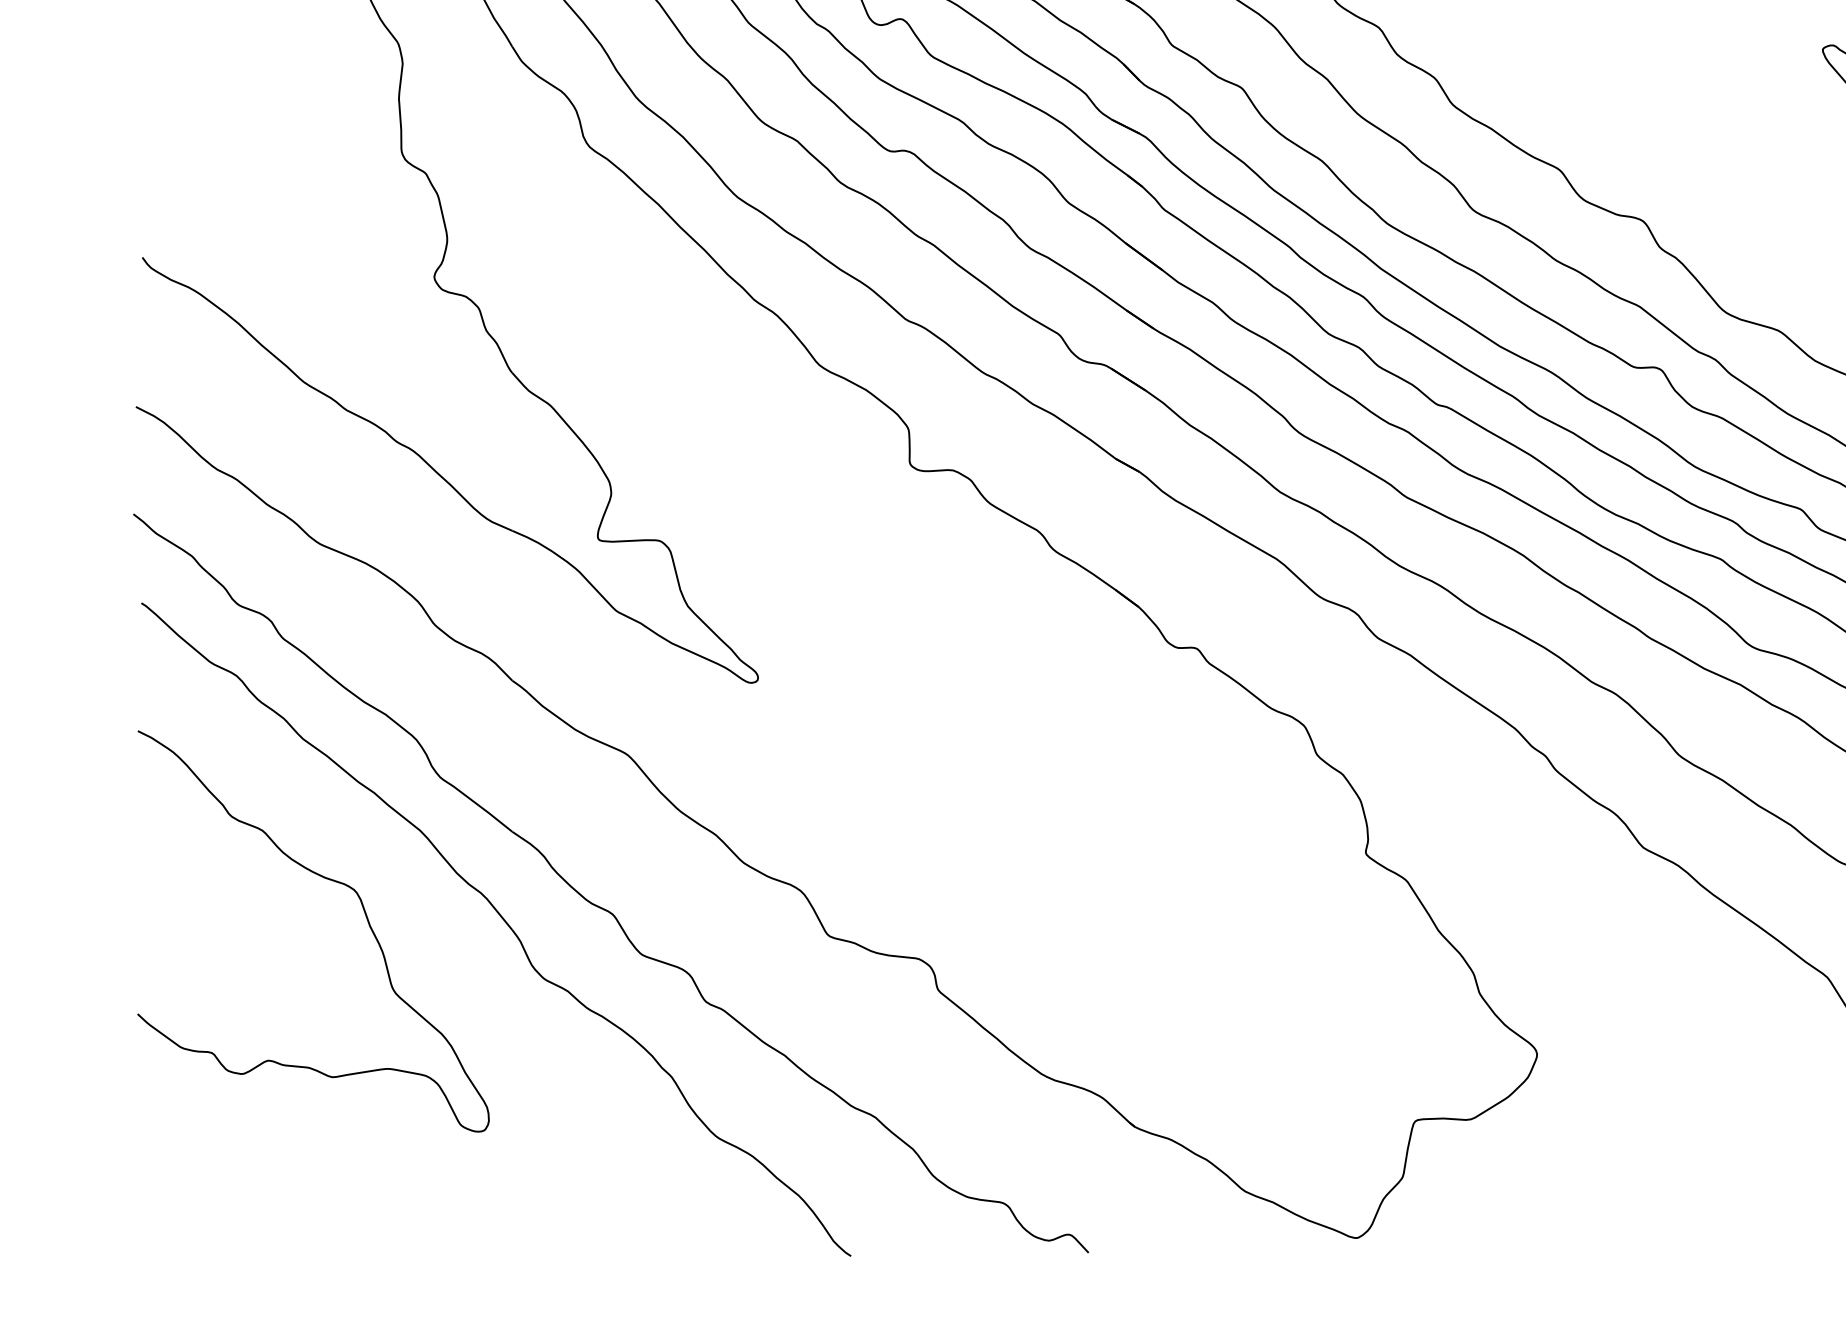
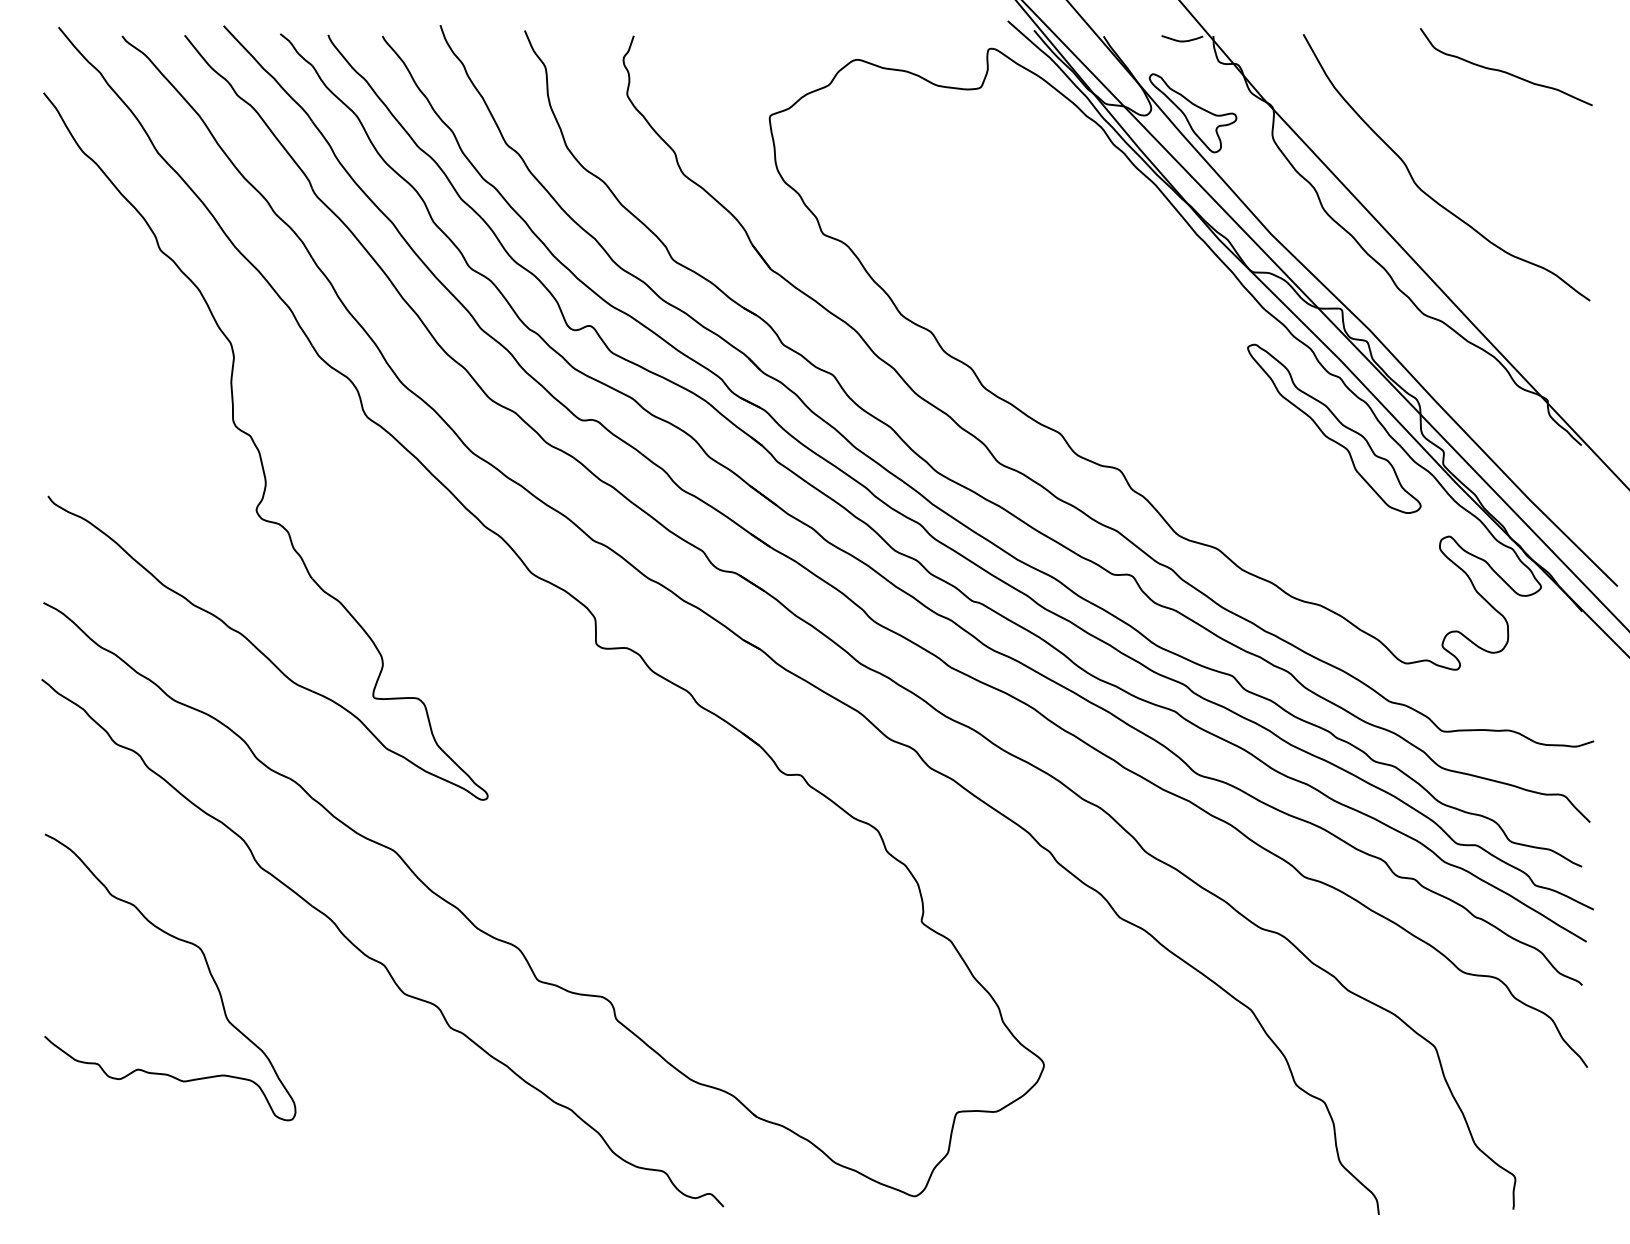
part: (505, 924) -> (307, 972), removed

